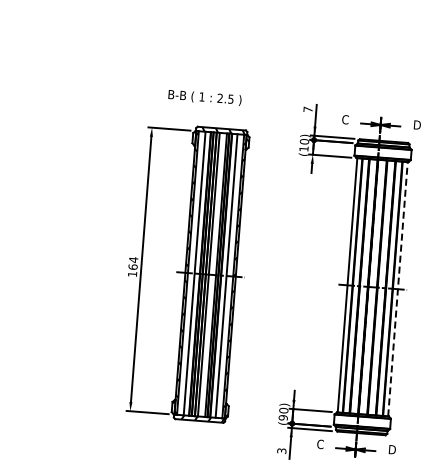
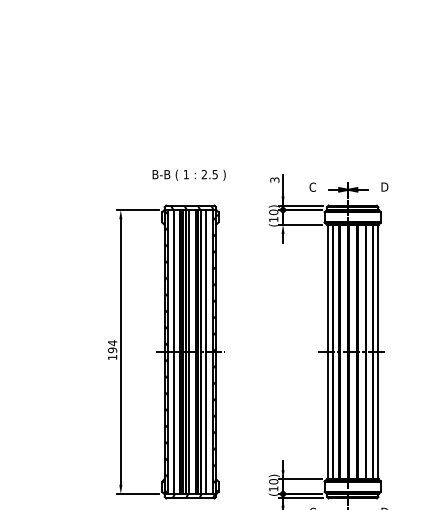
text: (204, 97) -> (188, 174), moved
text: (307, 109) -> (274, 179), 7 -> 3
text: (132, 267) -> (112, 350), 164 -> 194
line: (398, 288) -> (378, 351), dashed -> solid
text: (283, 417) -> (273, 488), (90) -> (10)

